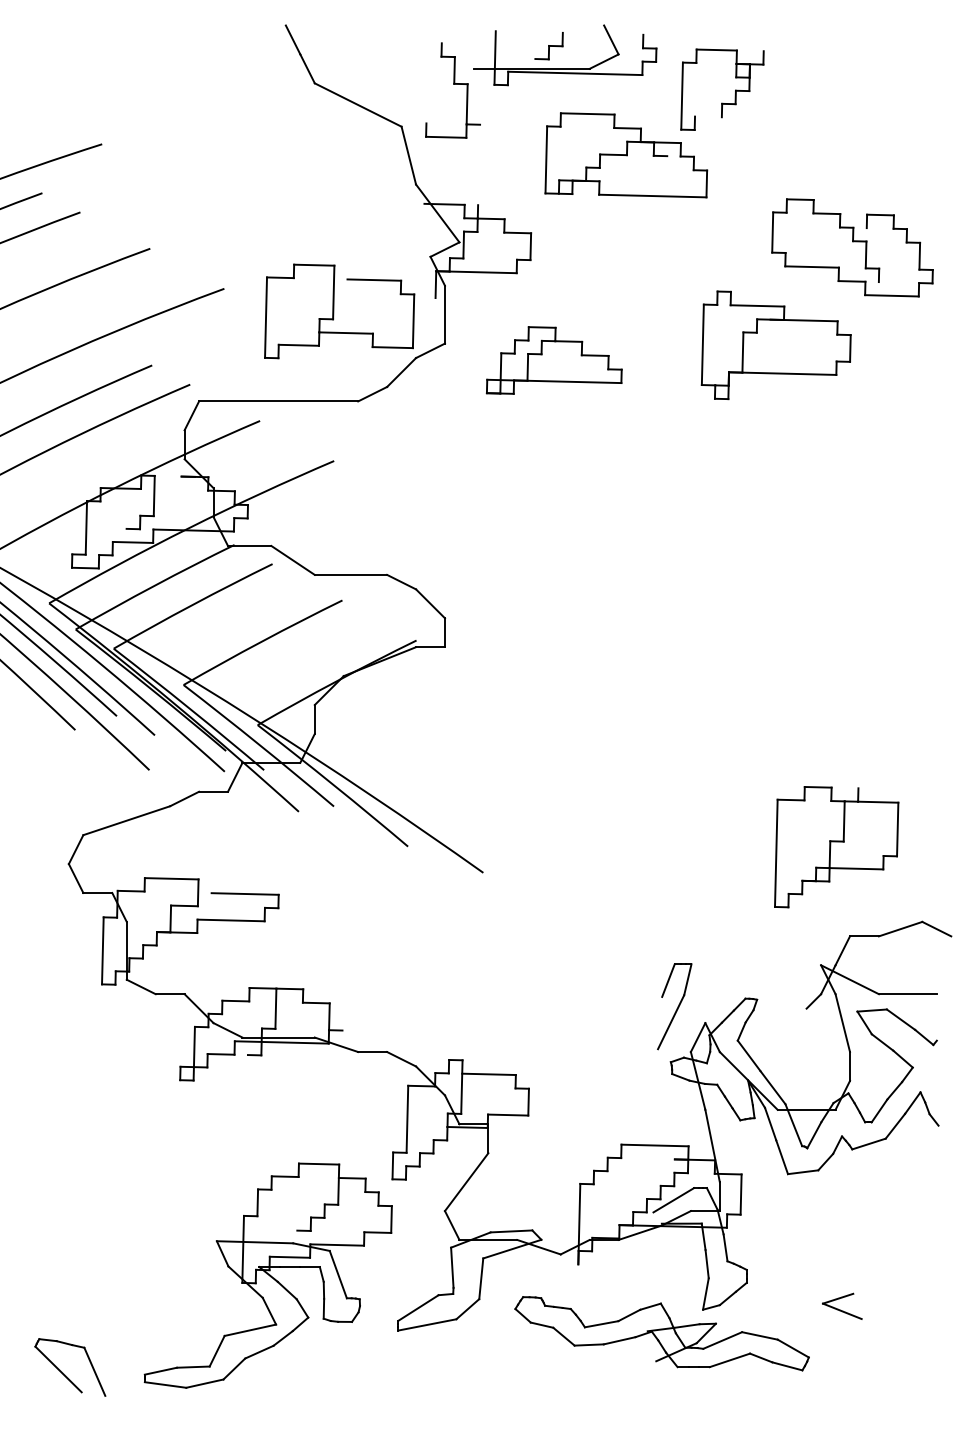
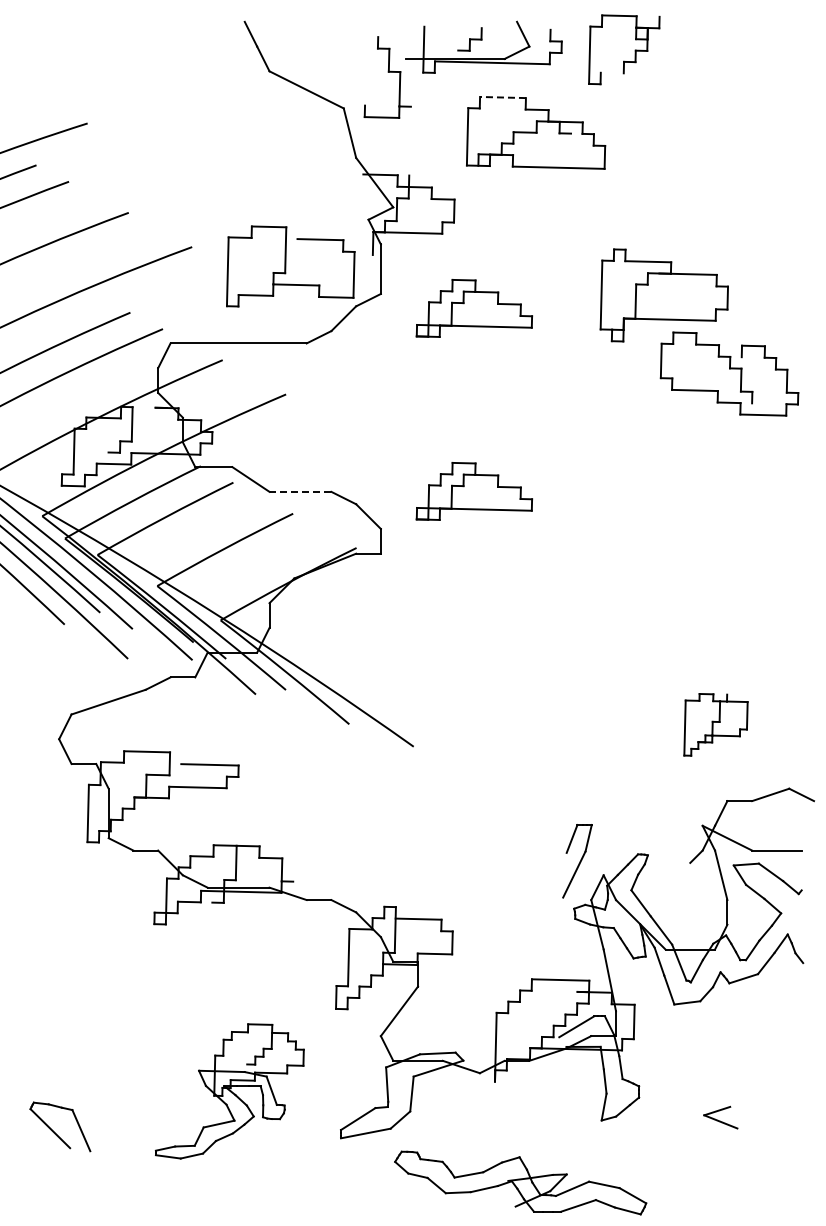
part: (734, 90) -> (634, 50), moved
line: (588, 113) -> (503, 97), solid -> dashed
part: (852, 247) -> (729, 373), moved
line: (350, 574) -> (300, 491), solid -> dashed
part: (554, 574) -> (474, 491), added
part: (836, 846) -> (715, 724), size x0.6
part: (268, 1275) -> (229, 1091), size x0.7
part: (661, 1333) -> (520, 1182), moved
part: (63, 1372) -> (54, 1131), moved

